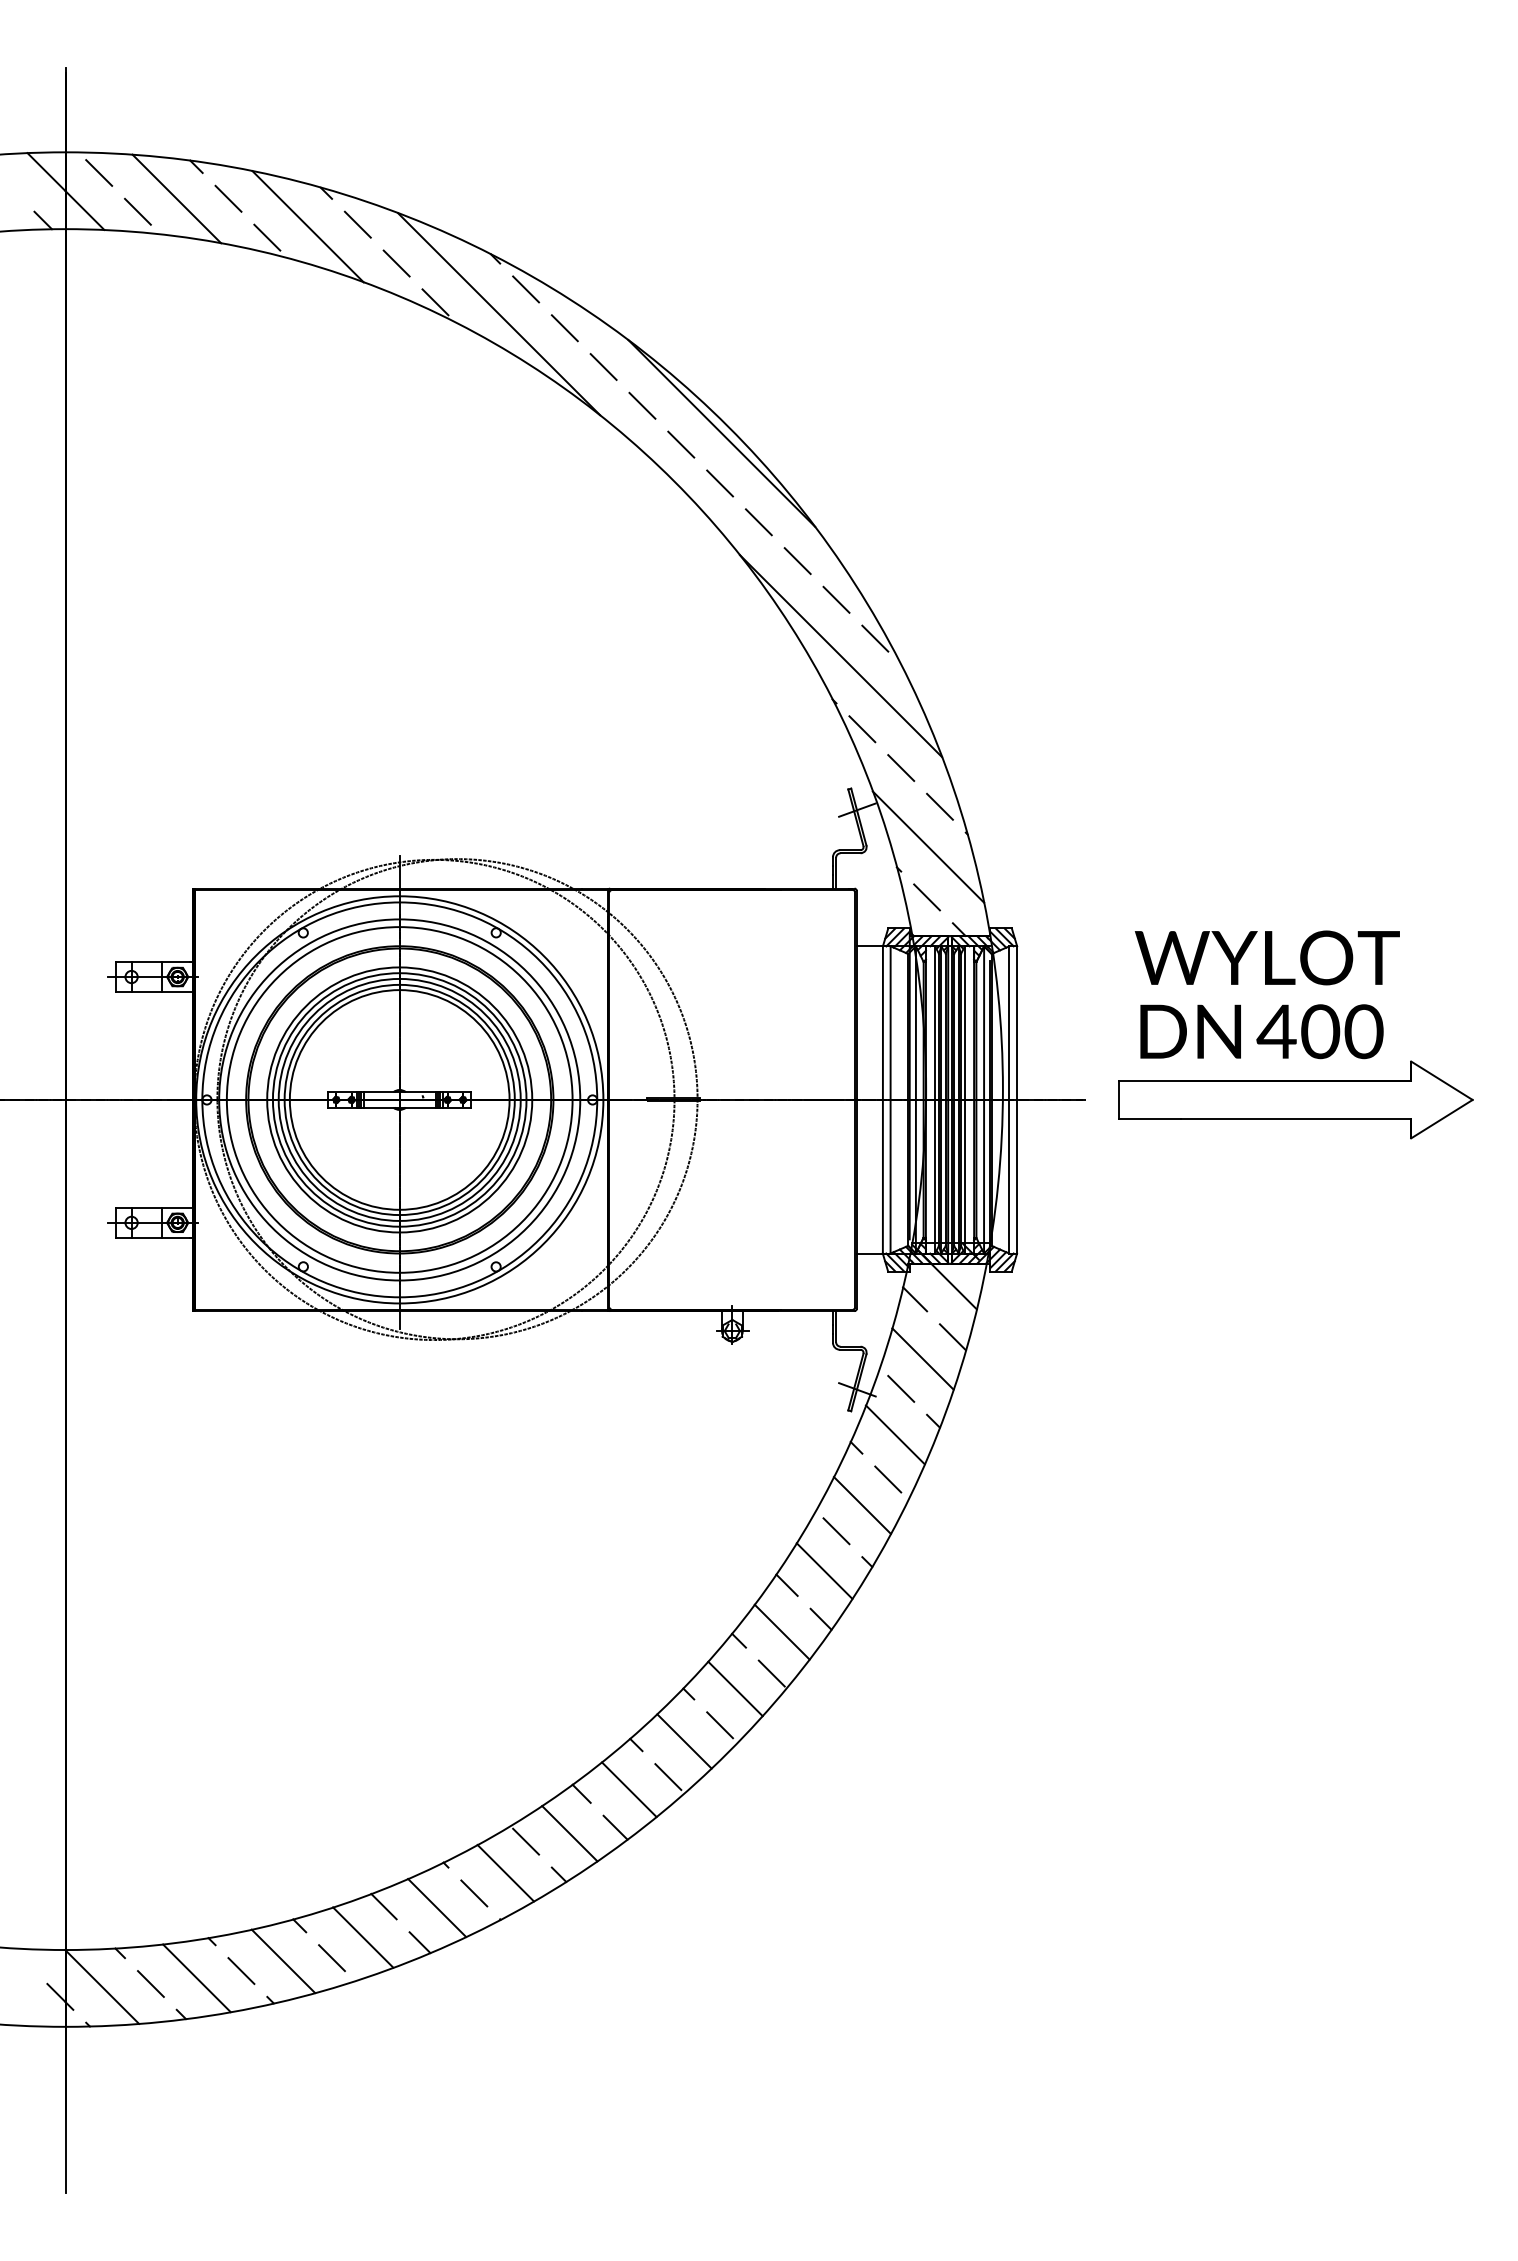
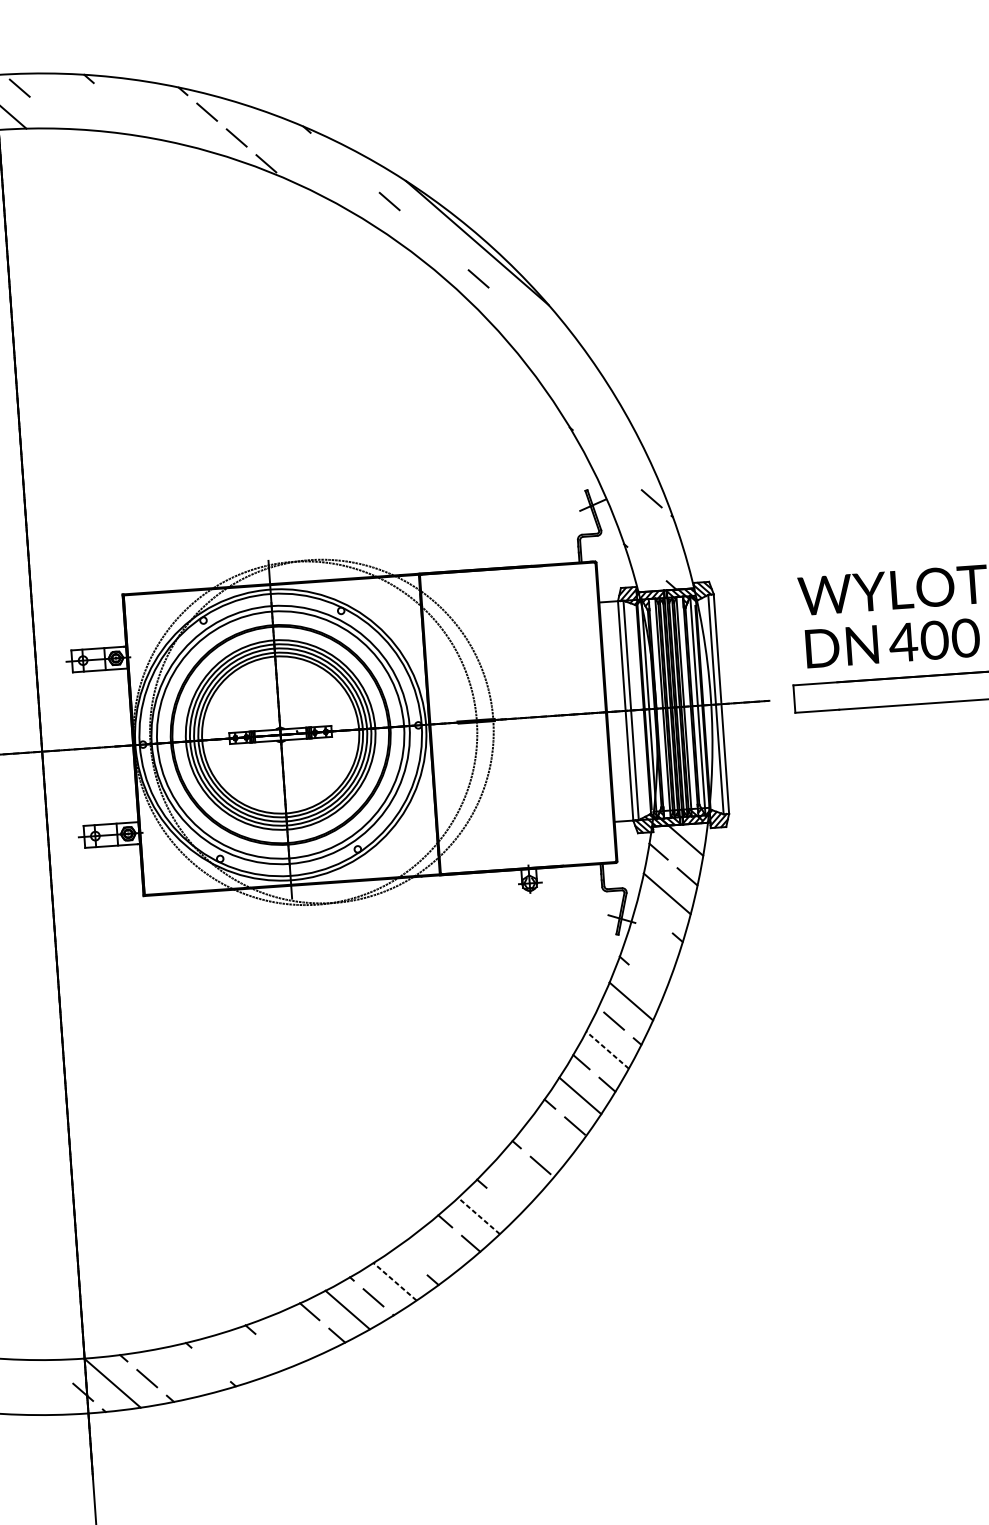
line: (176, 198) -> (76, 102), removed
line: (228, 198) -> (113, 99), removed
line: (137, 211) -> (49, 113), removed
line: (307, 226) -> (171, 116), removed
line: (267, 237) -> (143, 125), removed
line: (526, 289) -> (330, 150), removed
line: (499, 314) -> (312, 169), removed
line: (564, 328) -> (359, 175), removed
line: (642, 405) -> (419, 227), removed
line: (681, 444) -> (449, 252), removed
line: (758, 522) -> (508, 304), removed
line: (797, 561) -> (537, 330), removed
line: (836, 599) -> (567, 355), removed
line: (875, 638) -> (597, 381), removed
line: (840, 656) -> (573, 396), removed
line: (862, 729) -> (592, 447), removed
line: (901, 767) -> (622, 472), removed
line: (928, 846) -> (645, 527), removed
line: (926, 897) -> (646, 564), removed
line: (901, 1388) -> (653, 915), removed
line: (894, 1434) -> (650, 949), removed
line: (888, 1479) -> (648, 981), removed
line: (824, 1570) -> (607, 1049), solid -> dashed
line: (735, 1688) -> (549, 1138), removed
line: (684, 1741) -> (516, 1178), removed
line: (668, 1776) -> (506, 1204), removed
line: (629, 1789) -> (479, 1215), solid -> dashed
line: (569, 1833) -> (438, 1250), removed
line: (526, 1841) -> (408, 1258), removed
line: (505, 1873) -> (394, 1282), solid -> dashed
line: (363, 1937) -> (296, 1334), removed
line: (331, 1958) -> (274, 1351), removed
line: (283, 1961) -> (240, 1355), removed
line: (241, 1970) -> (211, 1364), removed
line: (196, 1978) -> (179, 1372), removed

